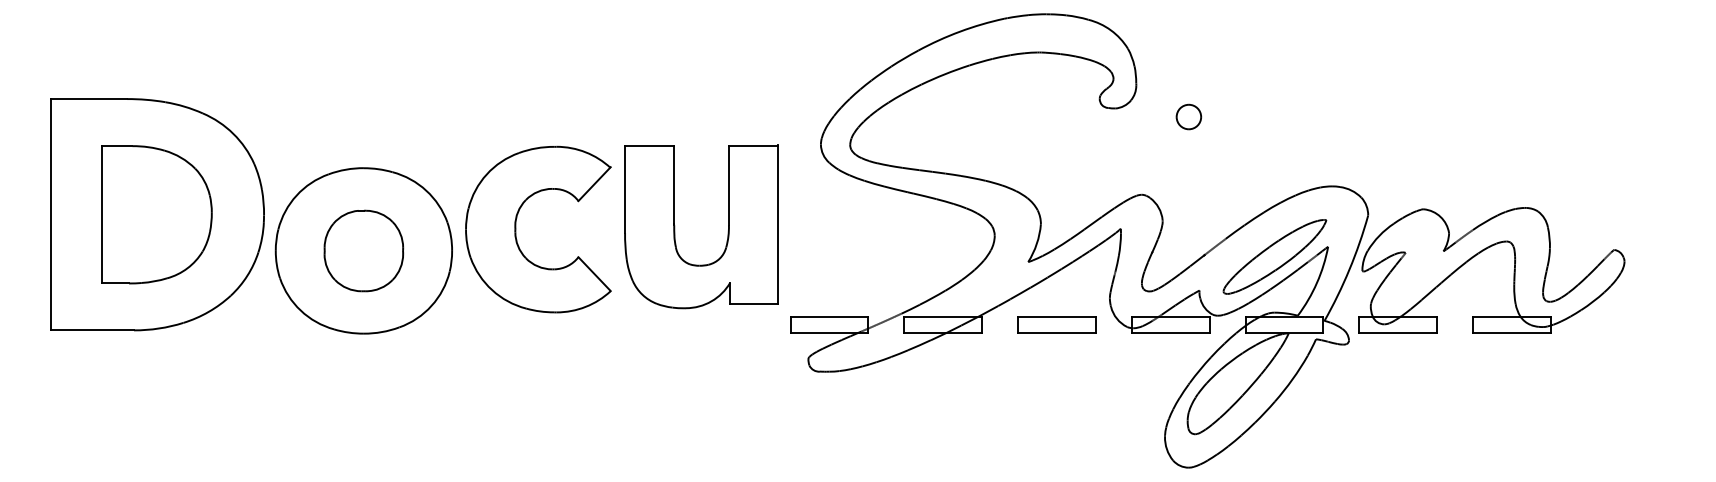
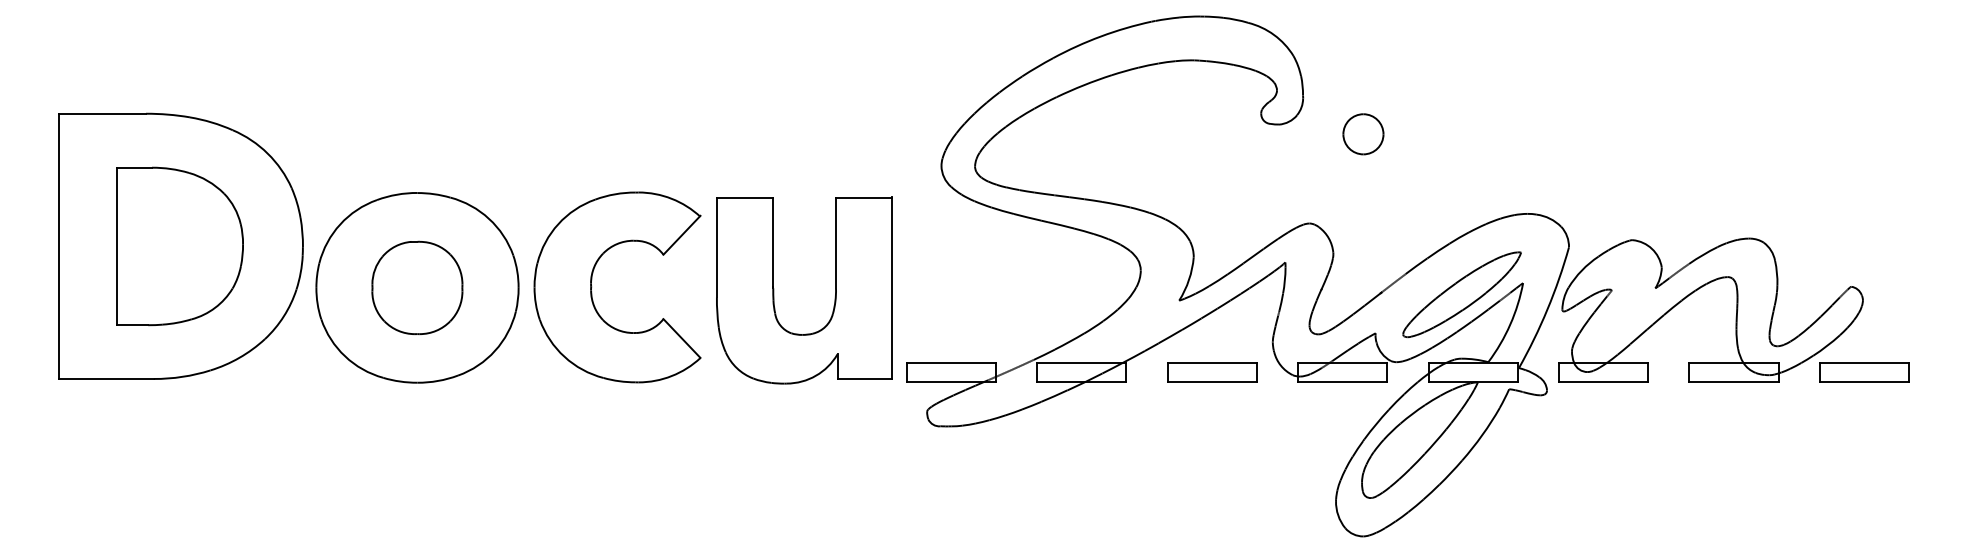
part: (1188, 117) -> (1363, 134), size x1.43
part: (675, 227) -> (774, 290), moved
part: (516, 229) -> (592, 287), moved
part: (1625, 324) -> (1864, 372), added

